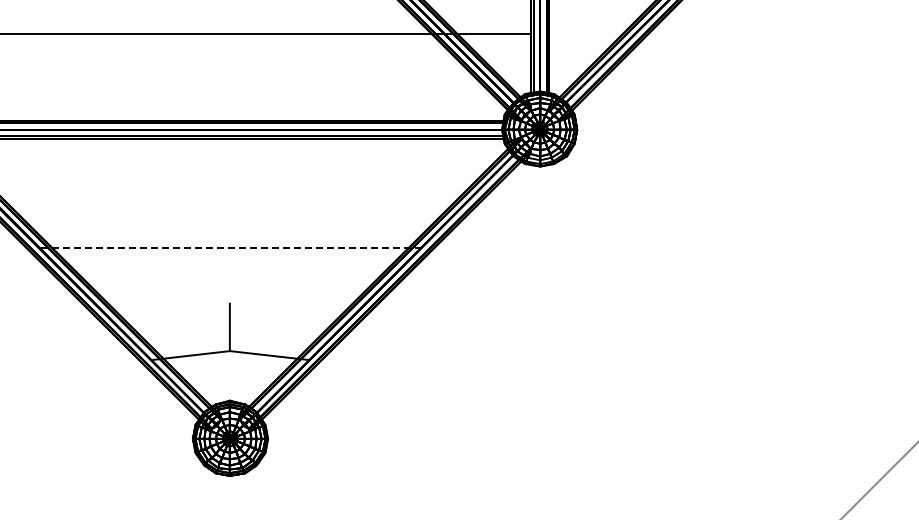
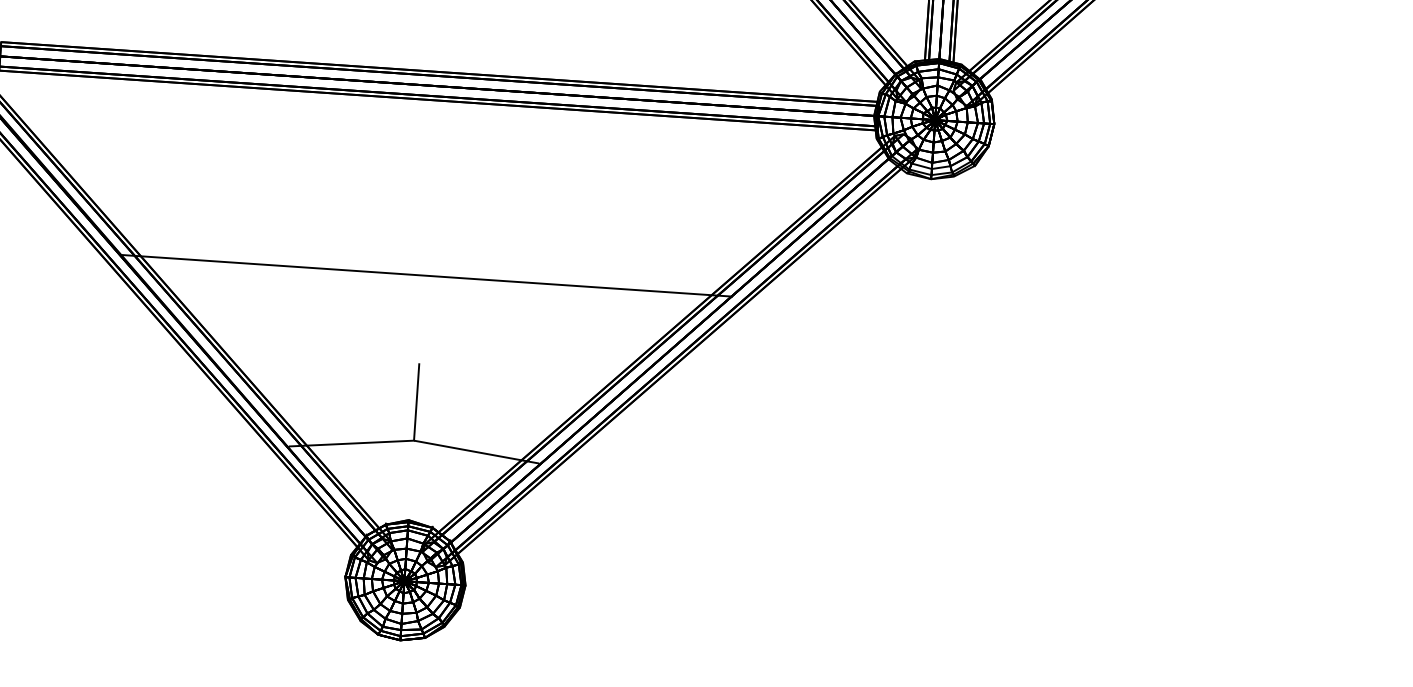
line: (229, 248) -> (424, 276), dashed -> solid

